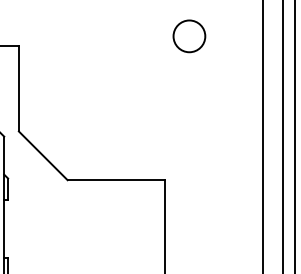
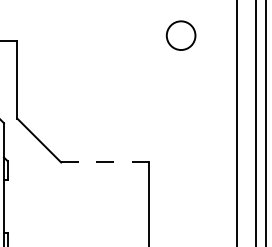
circle: (188, 36) -> (180, 35), moved
line: (116, 180) -> (105, 162), solid -> dashed

